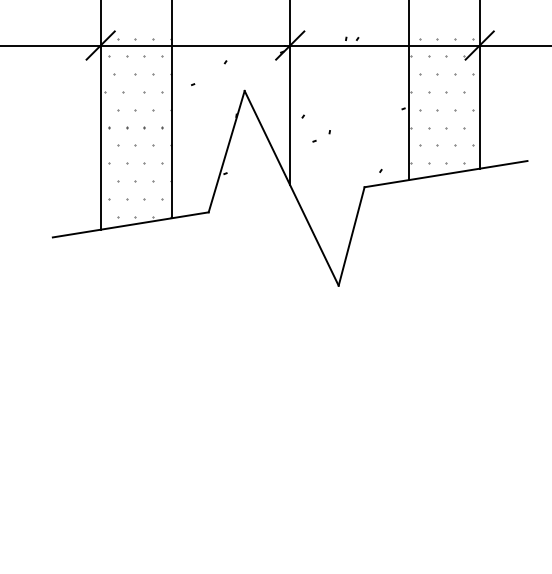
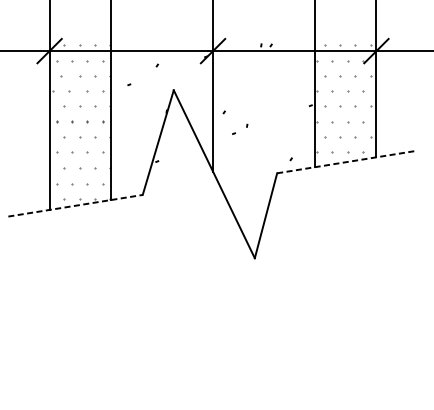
line: (446, 174) -> (347, 162), solid -> dashed
line: (130, 224) -> (75, 205), solid -> dashed

